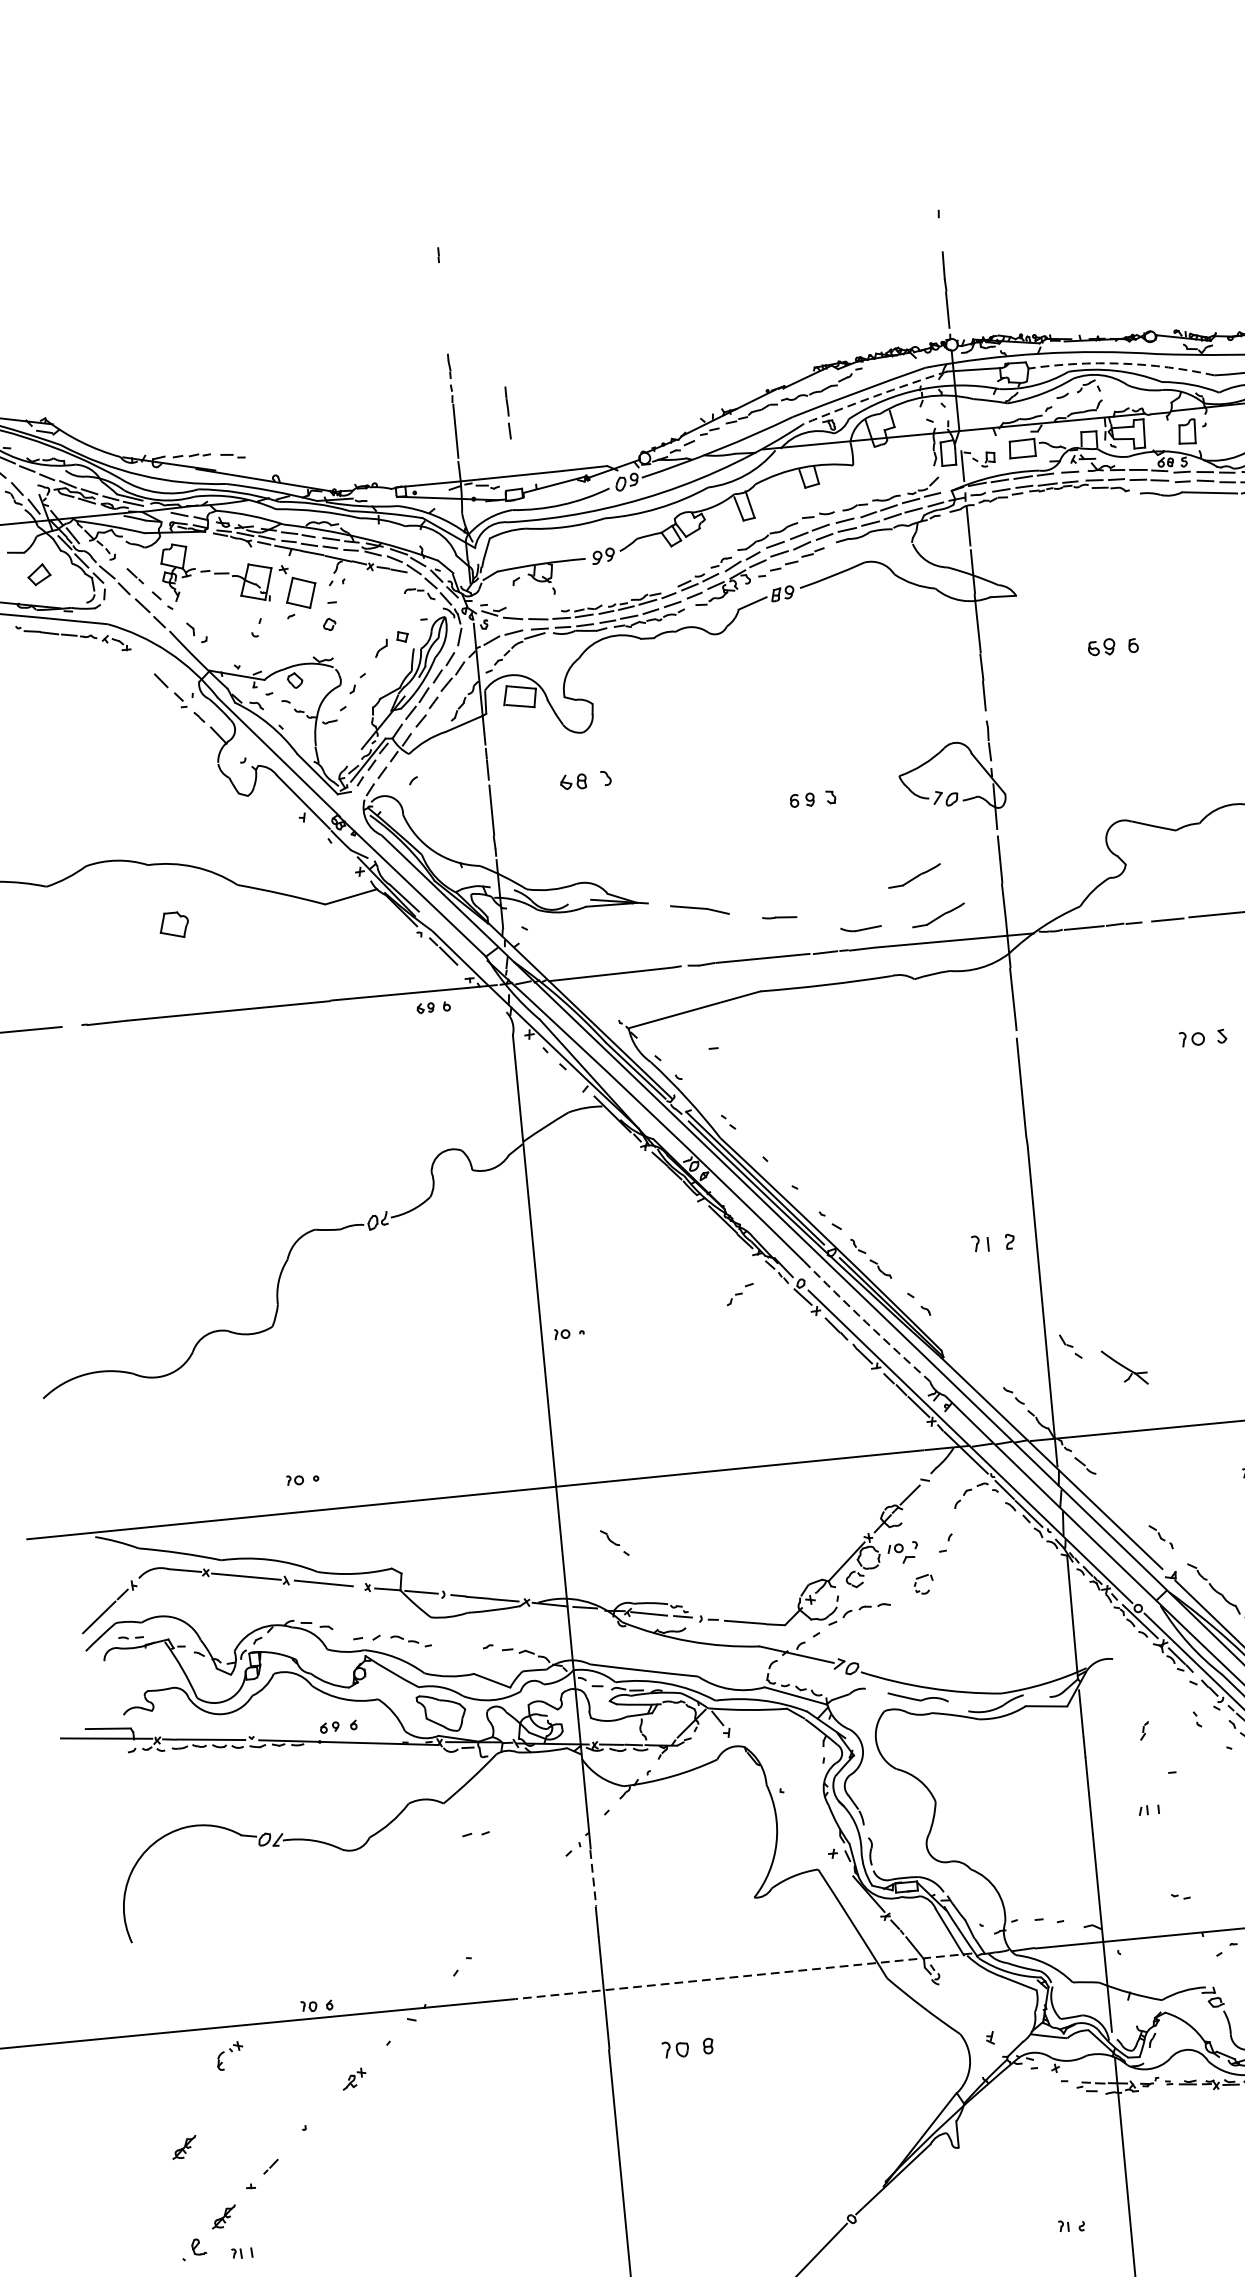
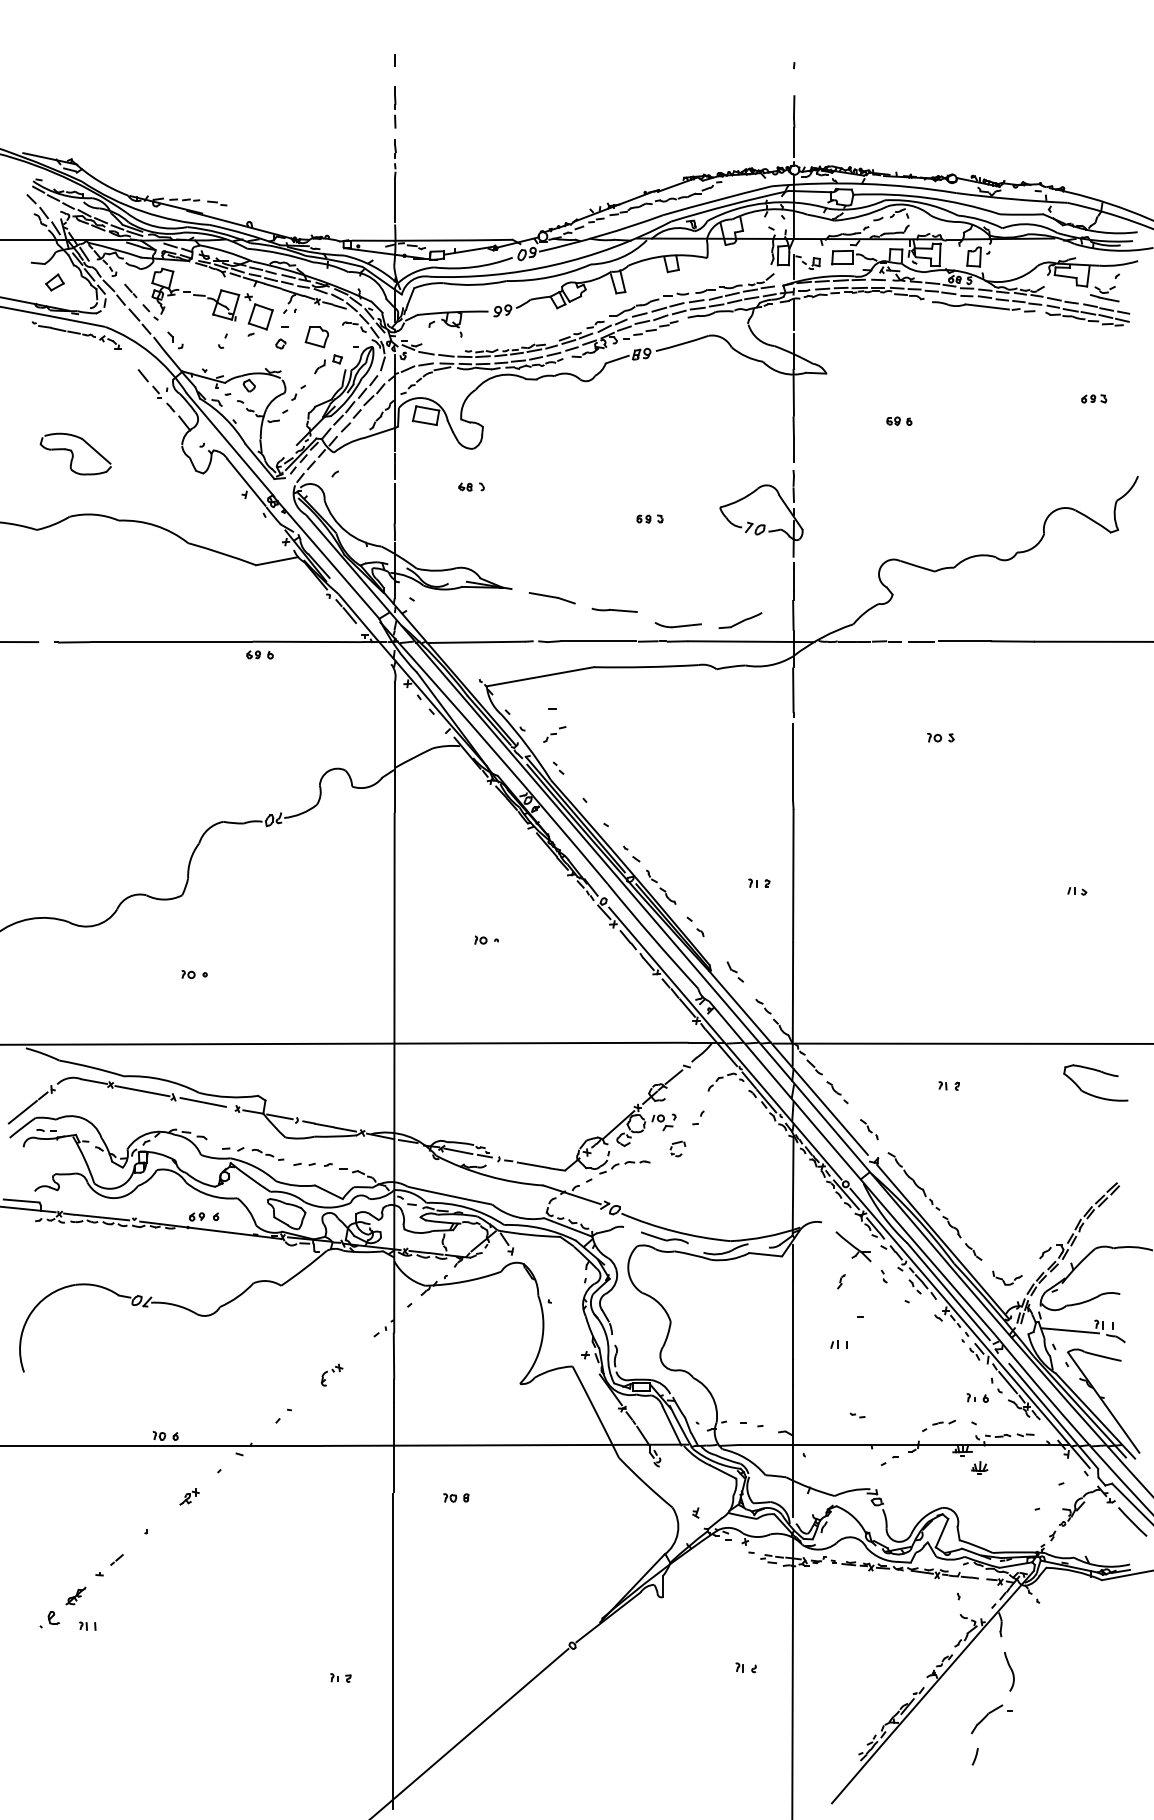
arc: (1121, 363) -> (927, 197), dashed -> solid
arc: (874, 396) -> (729, 205), dashed -> solid
line: (508, 413) -> (395, 107), moved
part: (1113, 646) -> (899, 421), size x0.62
part: (585, 779) -> (471, 486), size x0.62
part: (85, 786) -> (75, 453), added
part: (812, 798) -> (649, 518), size x0.71
part: (914, 875) -> (724, 587), removed
part: (779, 916) -> (614, 609), size x1.67
part: (173, 925) -> (316, 337), moved
part: (860, 929) -> (677, 625), size x1.43
part: (432, 1006) -> (259, 654), moved
part: (1202, 1037) -> (940, 737), size x0.71
part: (993, 1241) -> (759, 882), size x0.62
part: (739, 1294) -> (554, 734), moved
arc: (866, 1322) -> (652, 937), dashed -> solid
part: (569, 1332) -> (486, 939), moved
part: (1070, 1346) -> (735, 971), moved
part: (1124, 1367) -> (853, 1246), moved
part: (302, 1479) -> (194, 974), moved
part: (614, 1542) -> (837, 1092), moved
part: (475, 1834) -> (304, 1164), moved
line: (593, 1878) -> (394, 1356), dashed -> solid
line: (743, 1976) -> (505, 1445), dashed -> solid
part: (688, 2047) -> (456, 1497), size x0.62
part: (229, 2055) -> (331, 1374), moved
part: (183, 2146) -> (49, 1537), removed

